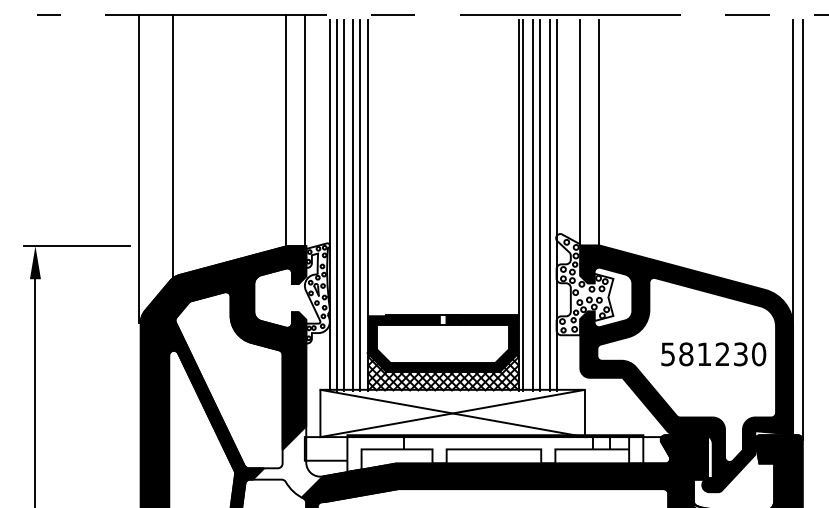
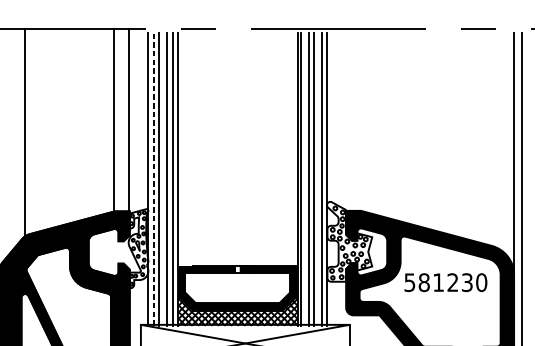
line: (580, 132) -> (346, 121), removed
line: (599, 132) -> (361, 121), removed
line: (336, 205) -> (153, 179), solid -> dashed
text: (713, 354) -> (445, 282), moved

